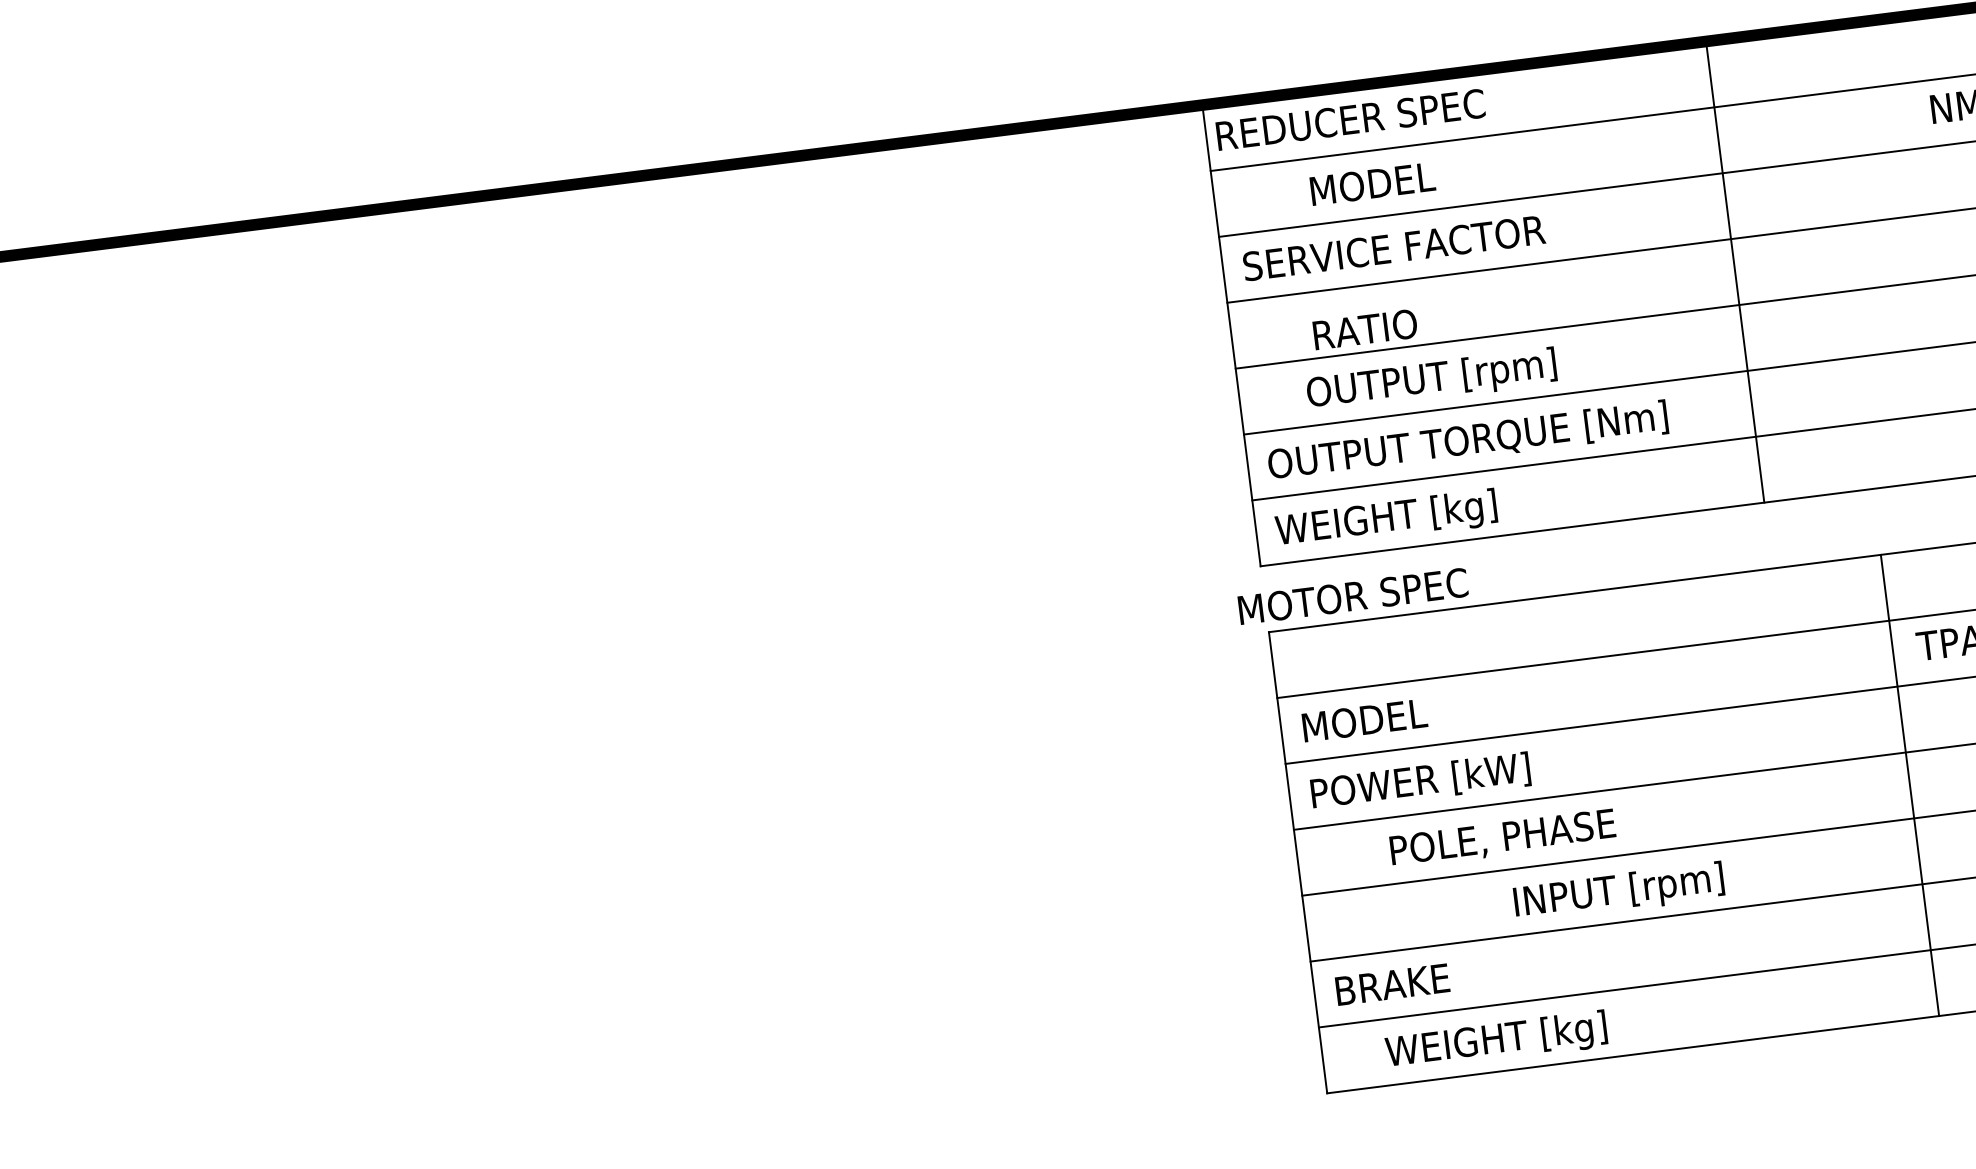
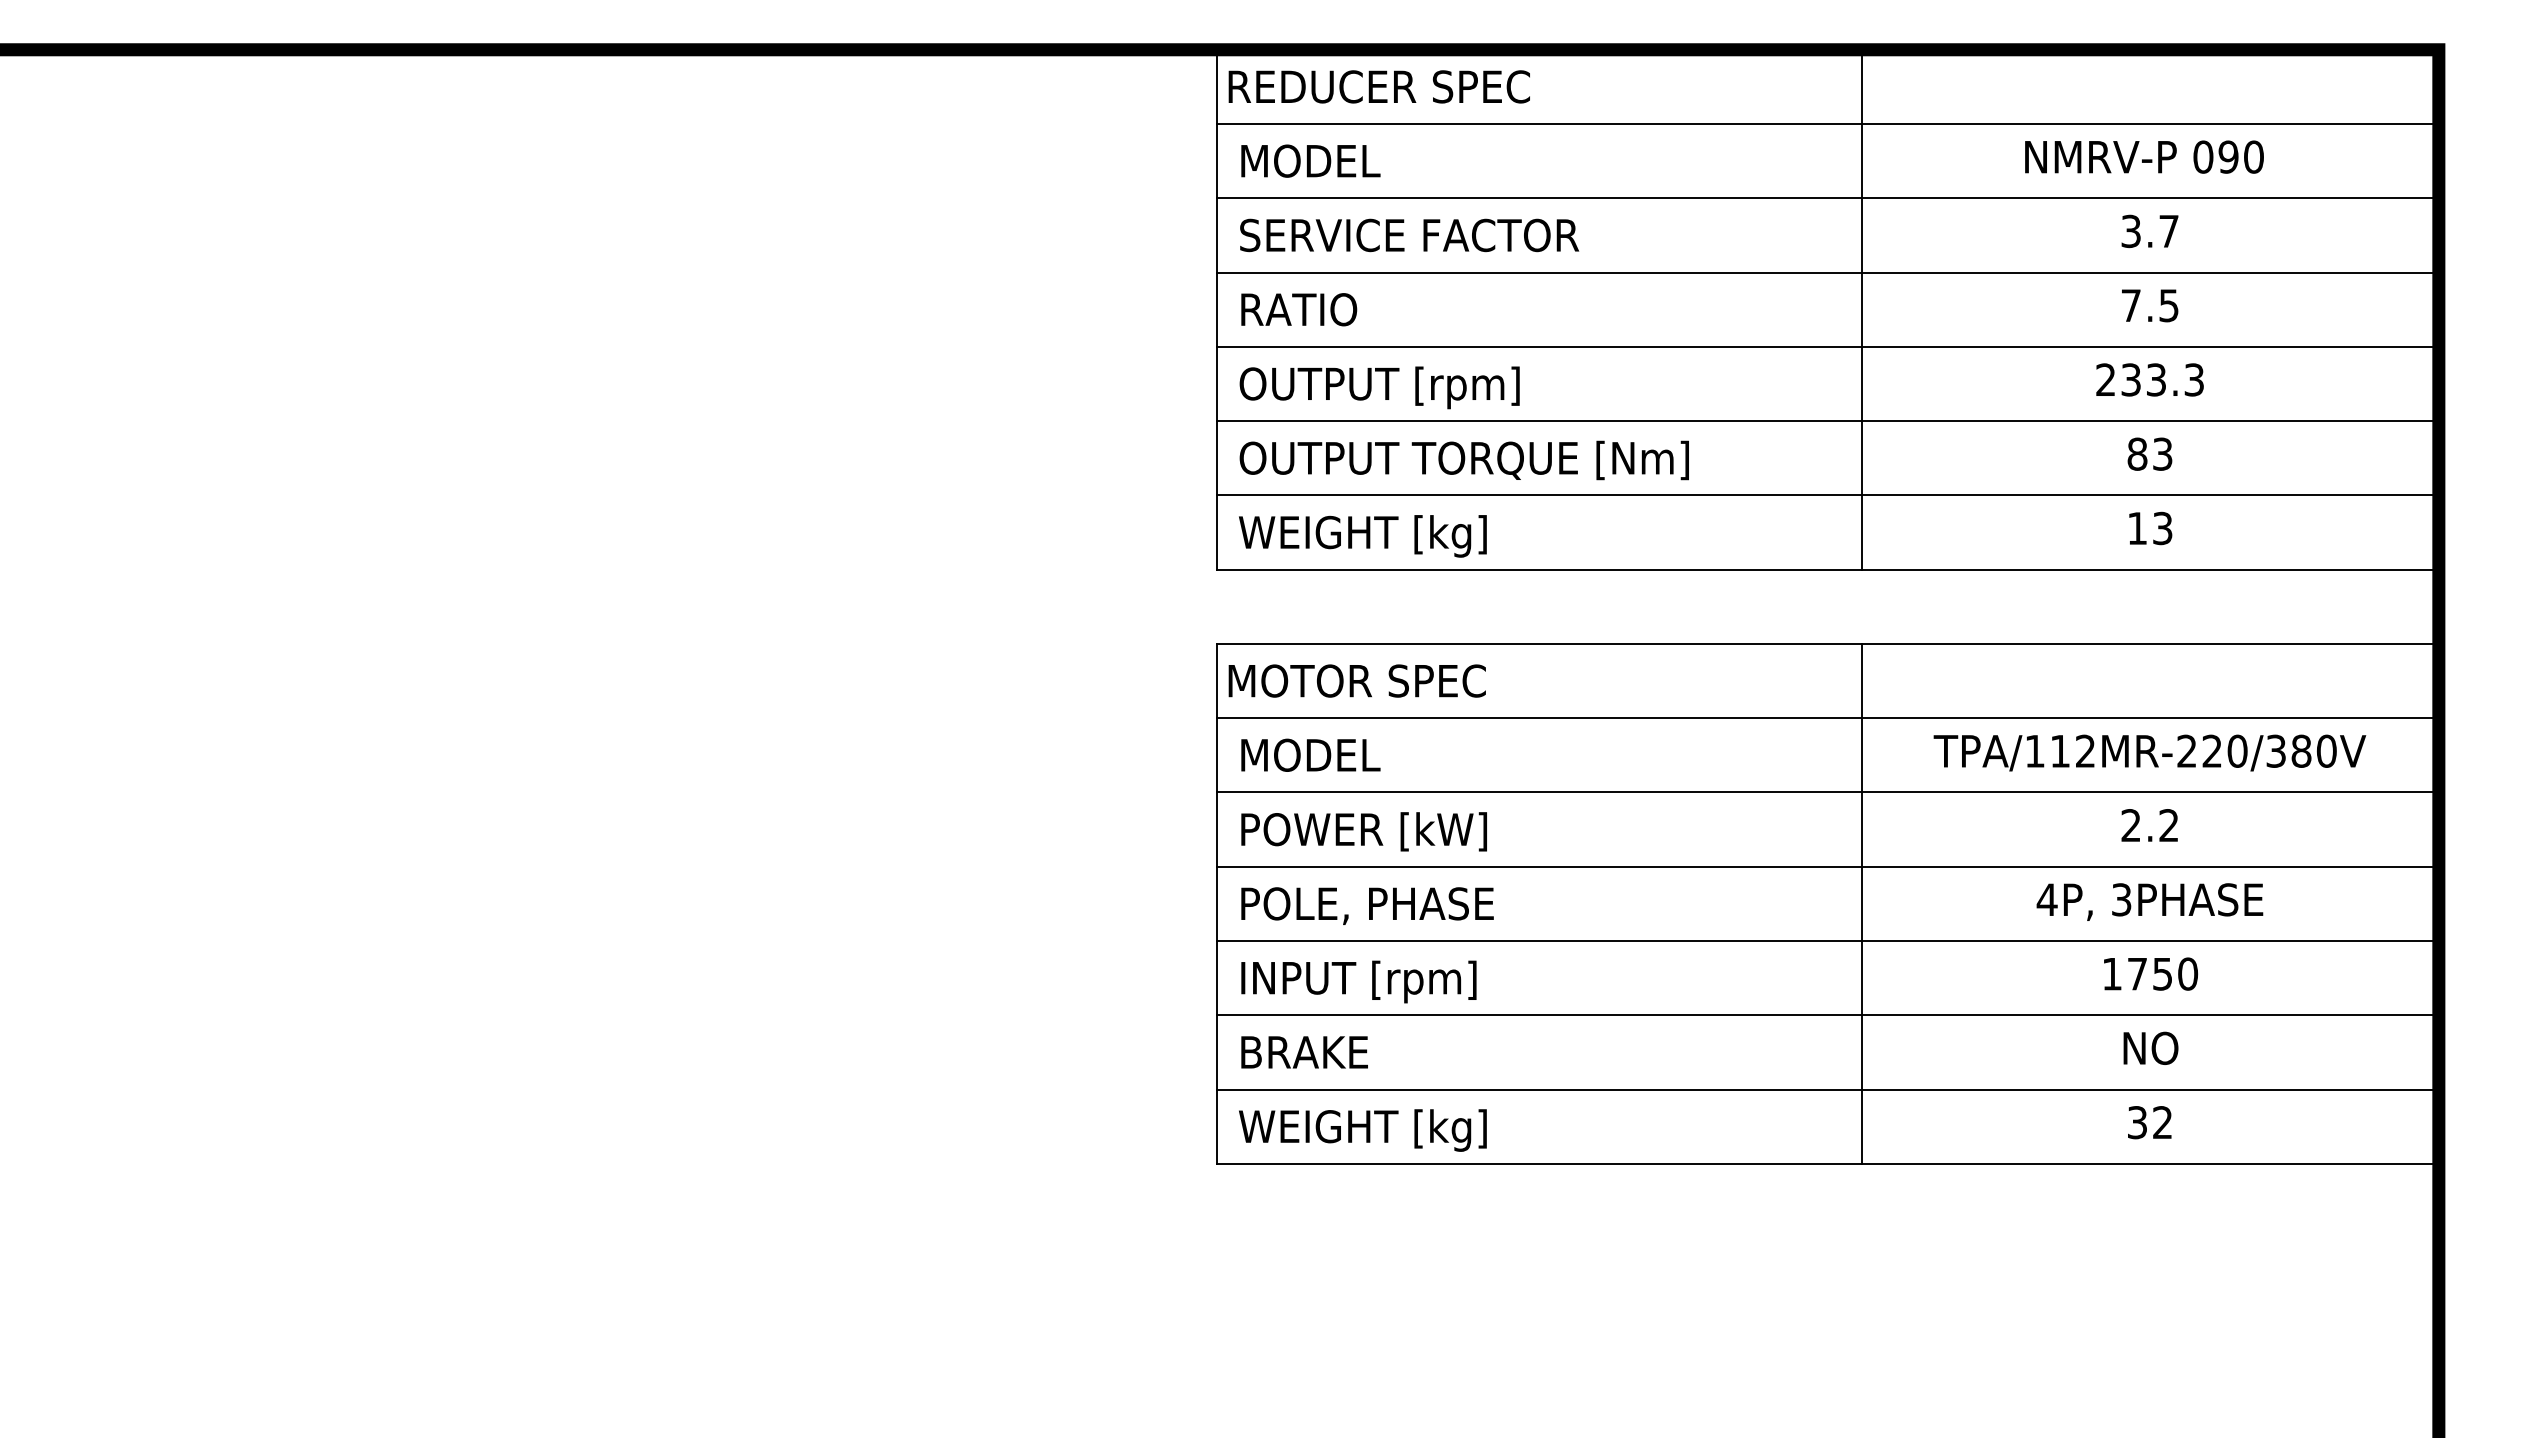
text: (1372, 183) -> (1310, 160), moved
line: (1735, 271) -> (1861, 309), moved
text: (1365, 329) -> (1299, 309), moved
text: (1431, 380) -> (1379, 387), moved
text: (1352, 596) -> (1356, 680), moved
line: (1909, 785) -> (1861, 903), moved
text: (1502, 838) -> (1367, 905), moved
text: (1618, 892) -> (1358, 981), moved
text: (1496, 1041) -> (1362, 1130), moved

